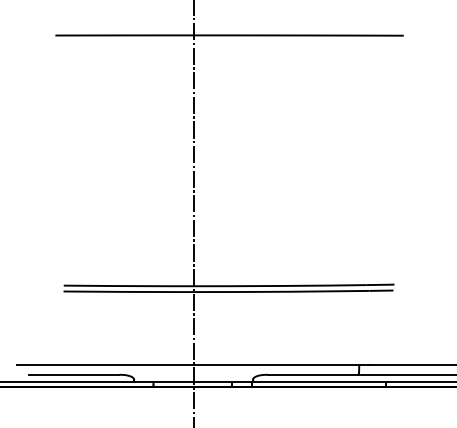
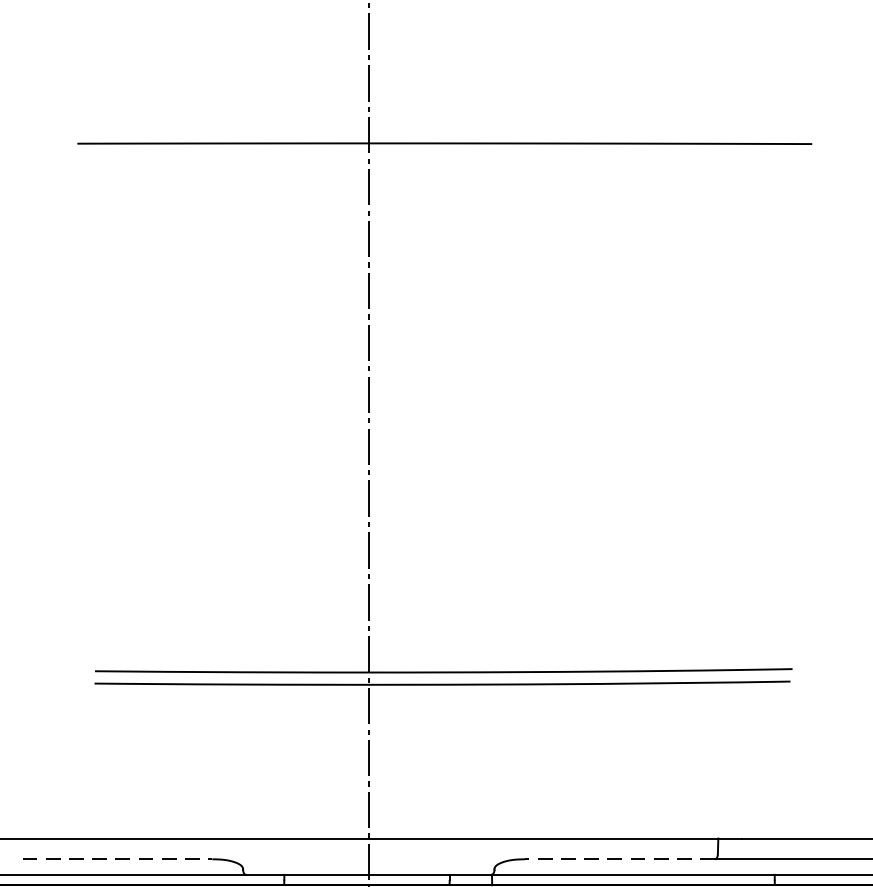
line: (74, 374) -> (117, 858), solid -> dashed
line: (312, 374) -> (619, 858), solid -> dashed

